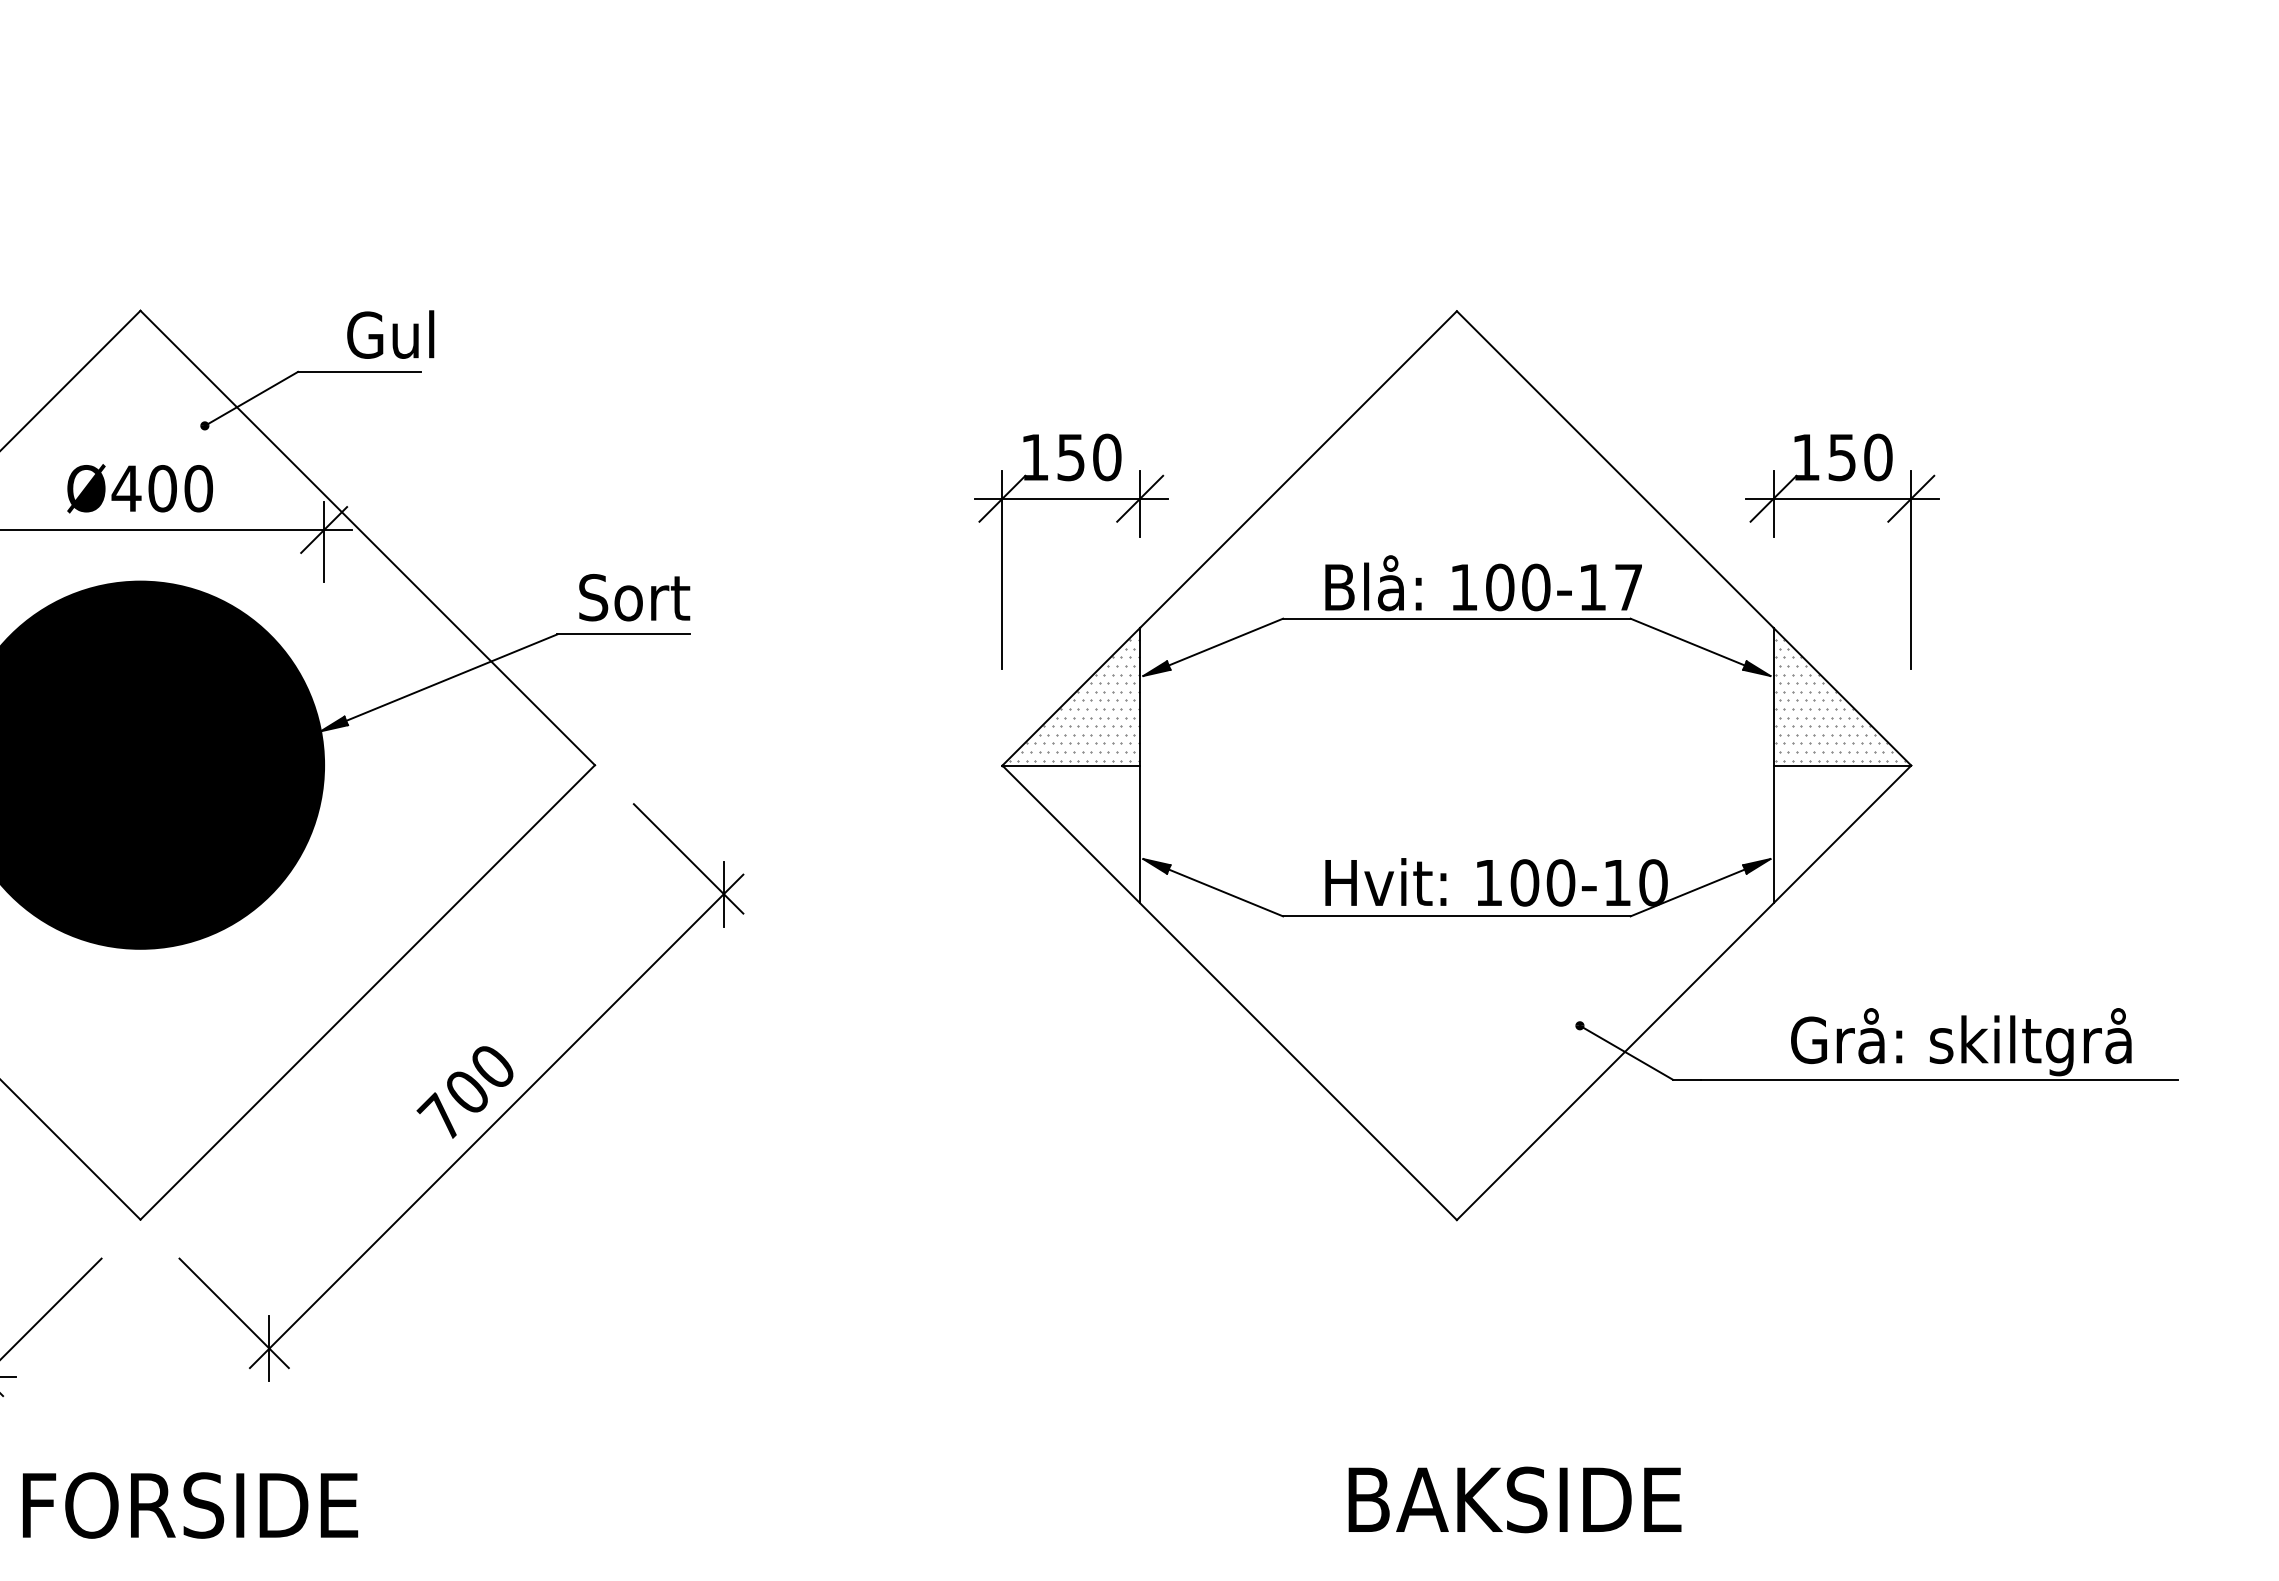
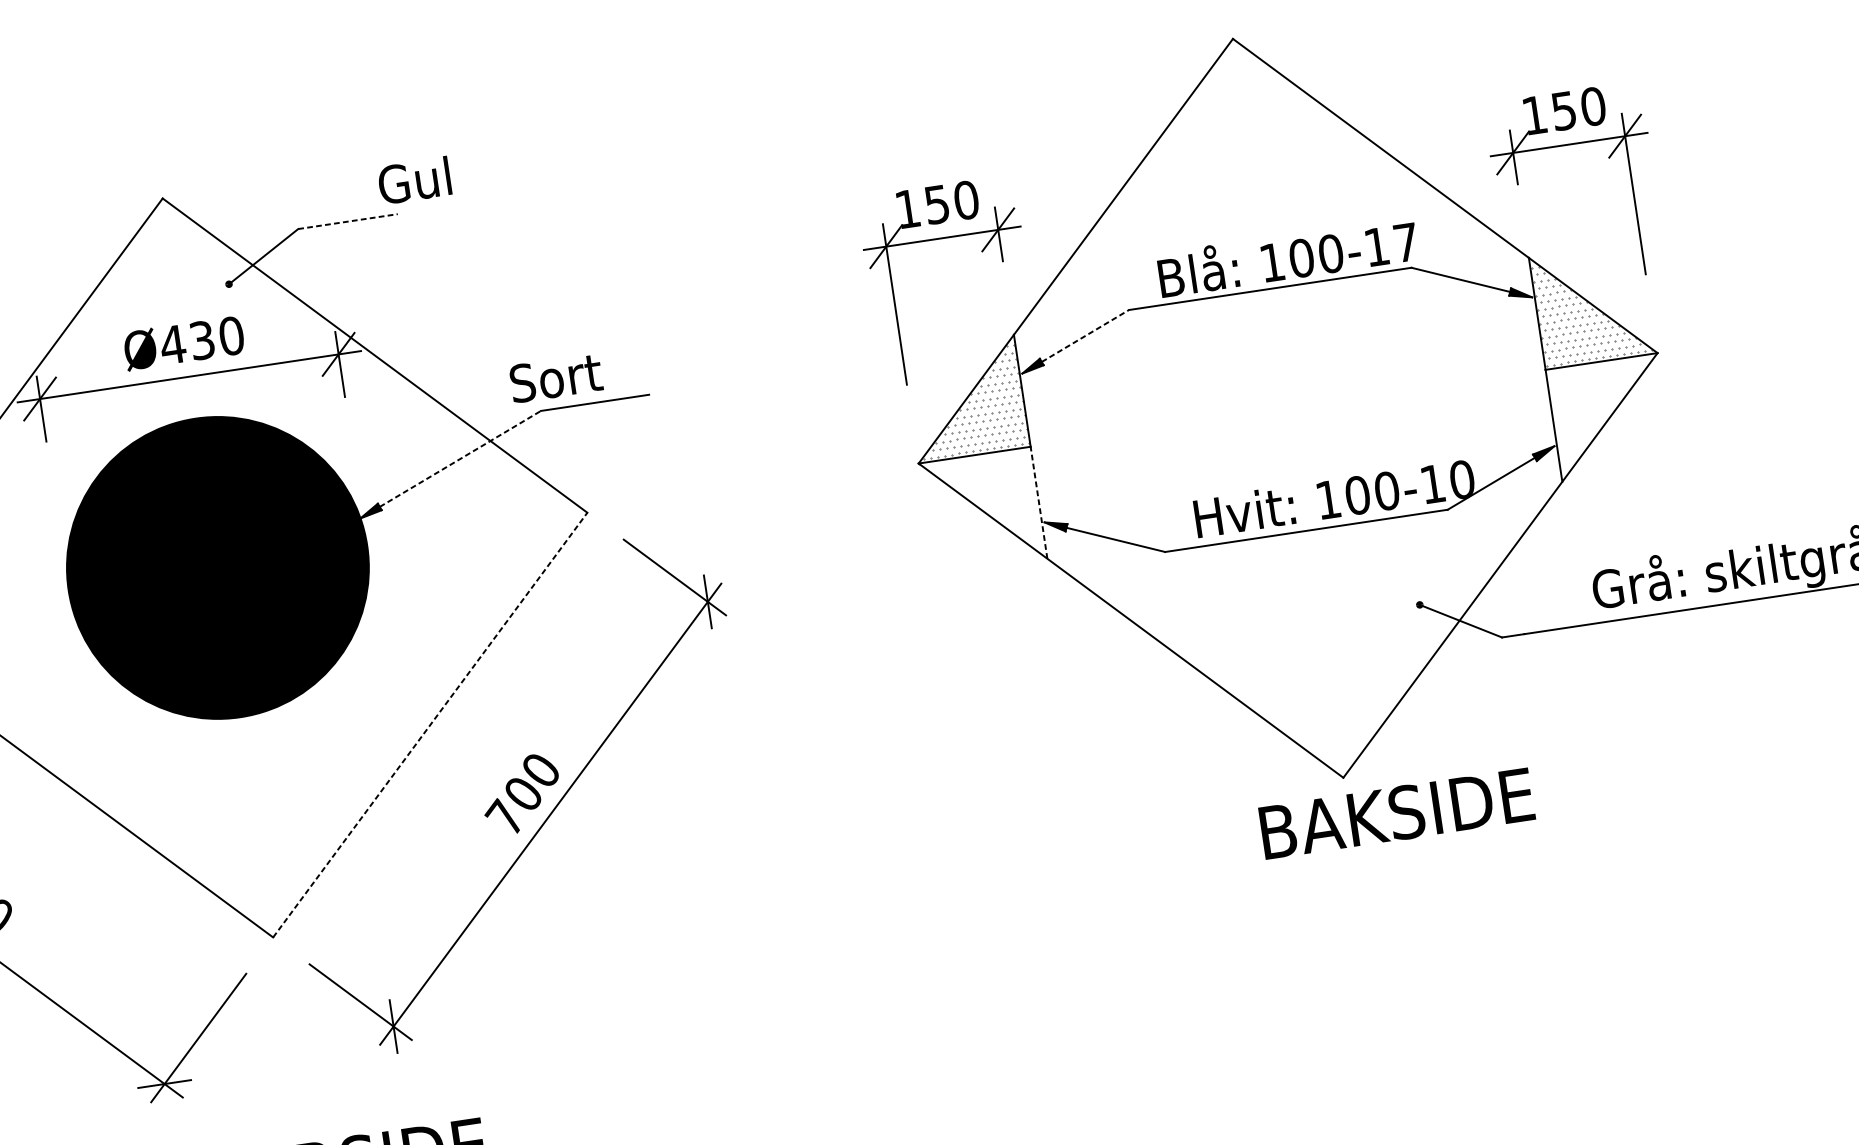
text: (390, 334) -> (414, 180), moved
line: (359, 371) -> (348, 221), solid -> dashed
text: (162, 488) -> (202, 340), Ø400 -> Ø430
text: (634, 597) -> (556, 378), moved
line: (1225, 642) -> (1085, 336), solid -> dashed
line: (452, 677) -> (460, 458), solid -> dashed
line: (1140, 834) -> (1039, 502), solid -> dashed
line: (368, 992) -> (430, 725), solid -> dashed
text: (1514, 1499) -> (1396, 813), moved

